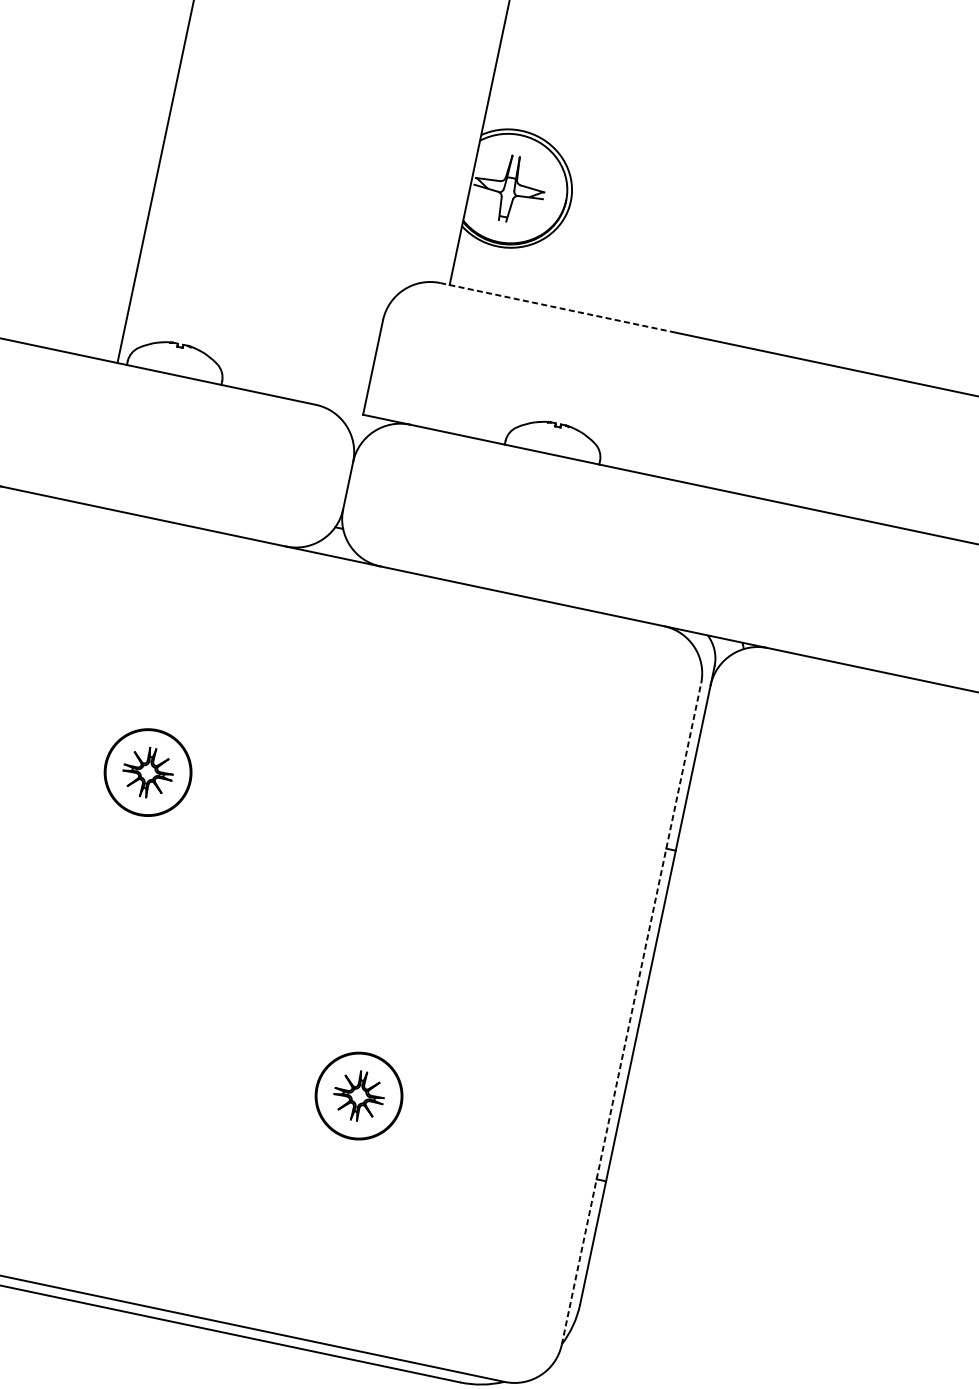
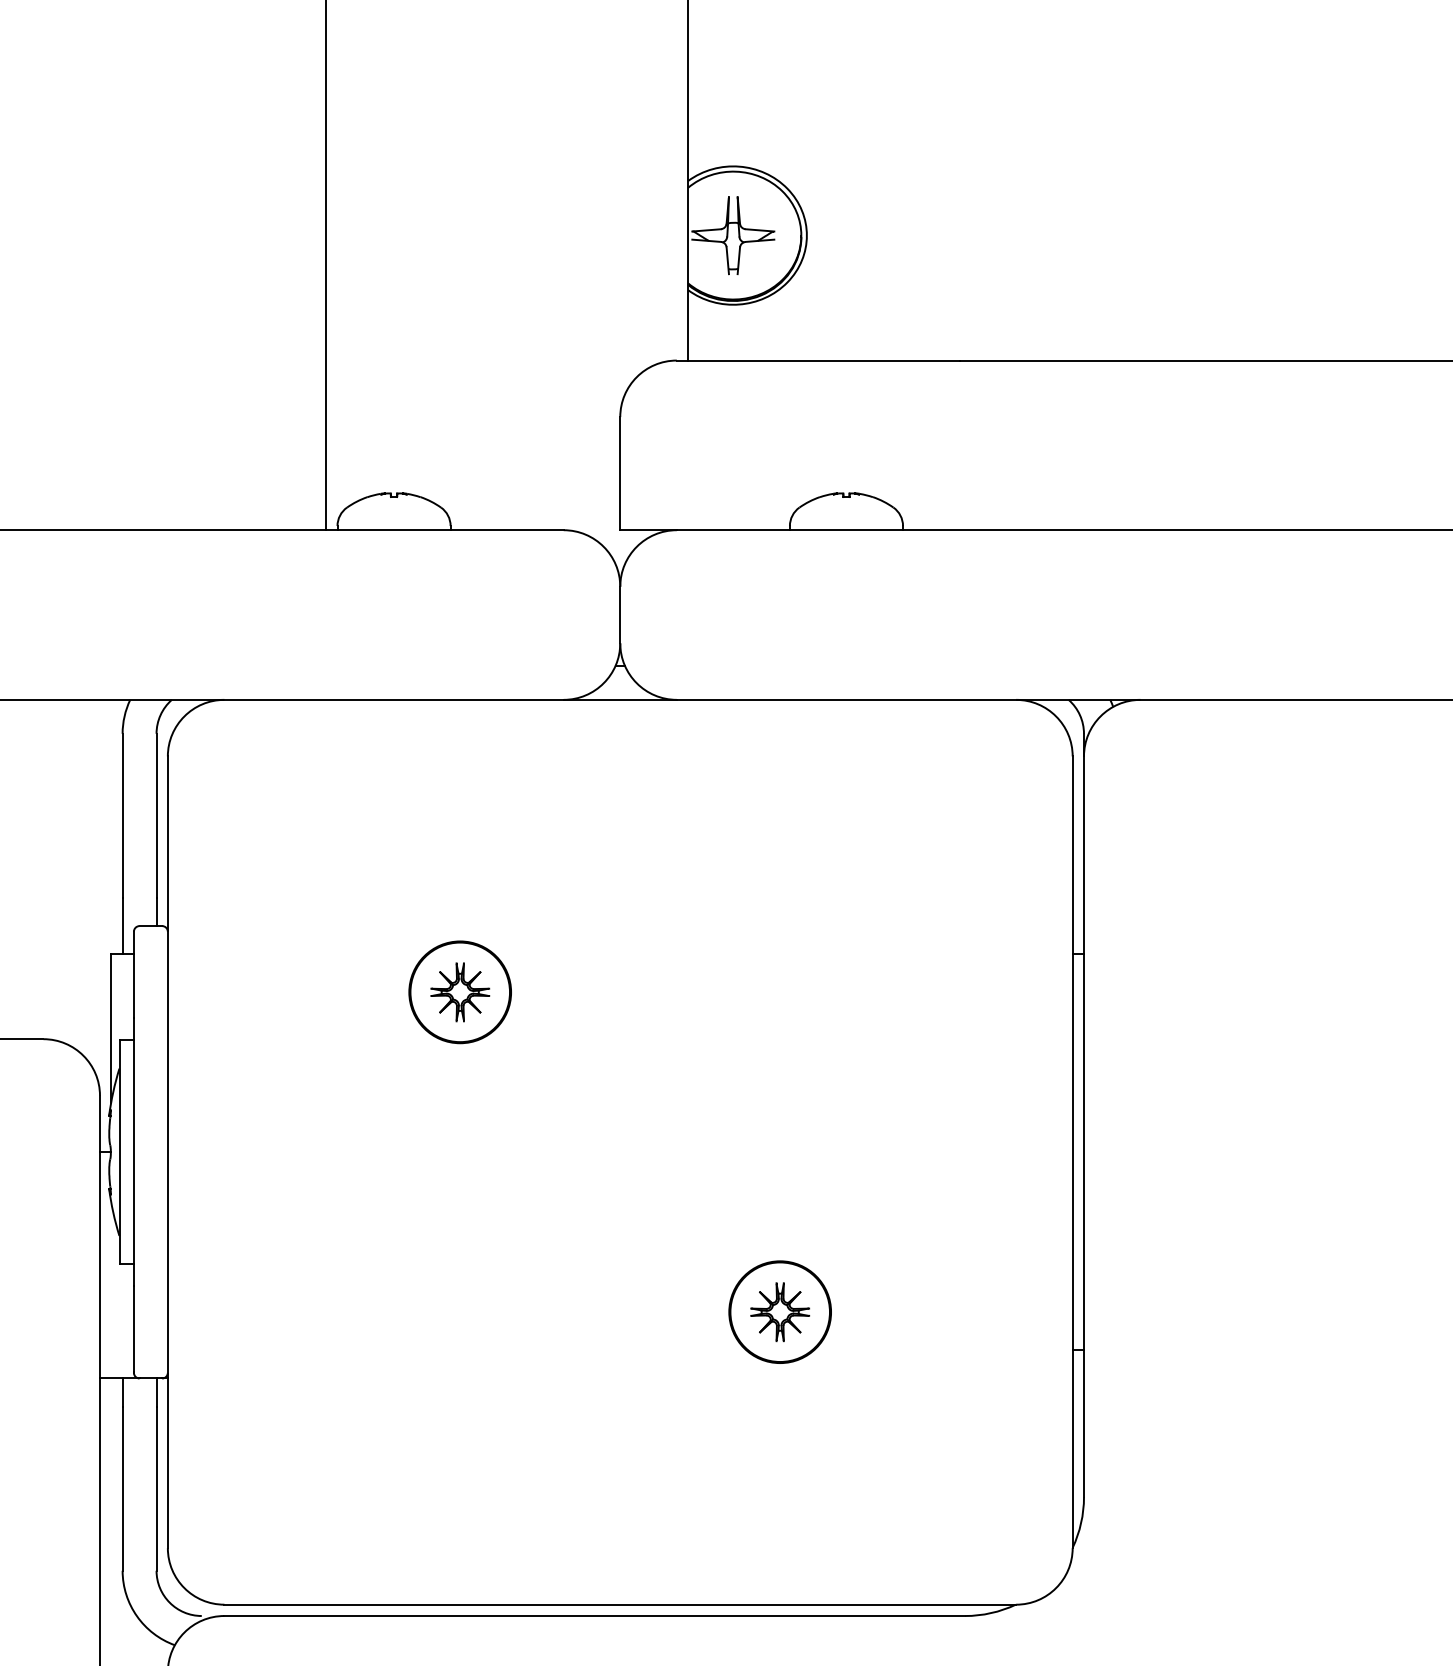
line: (558, 307) -> (818, 360), dashed -> solid
line: (631, 1014) -> (1072, 1152), dashed -> solid

